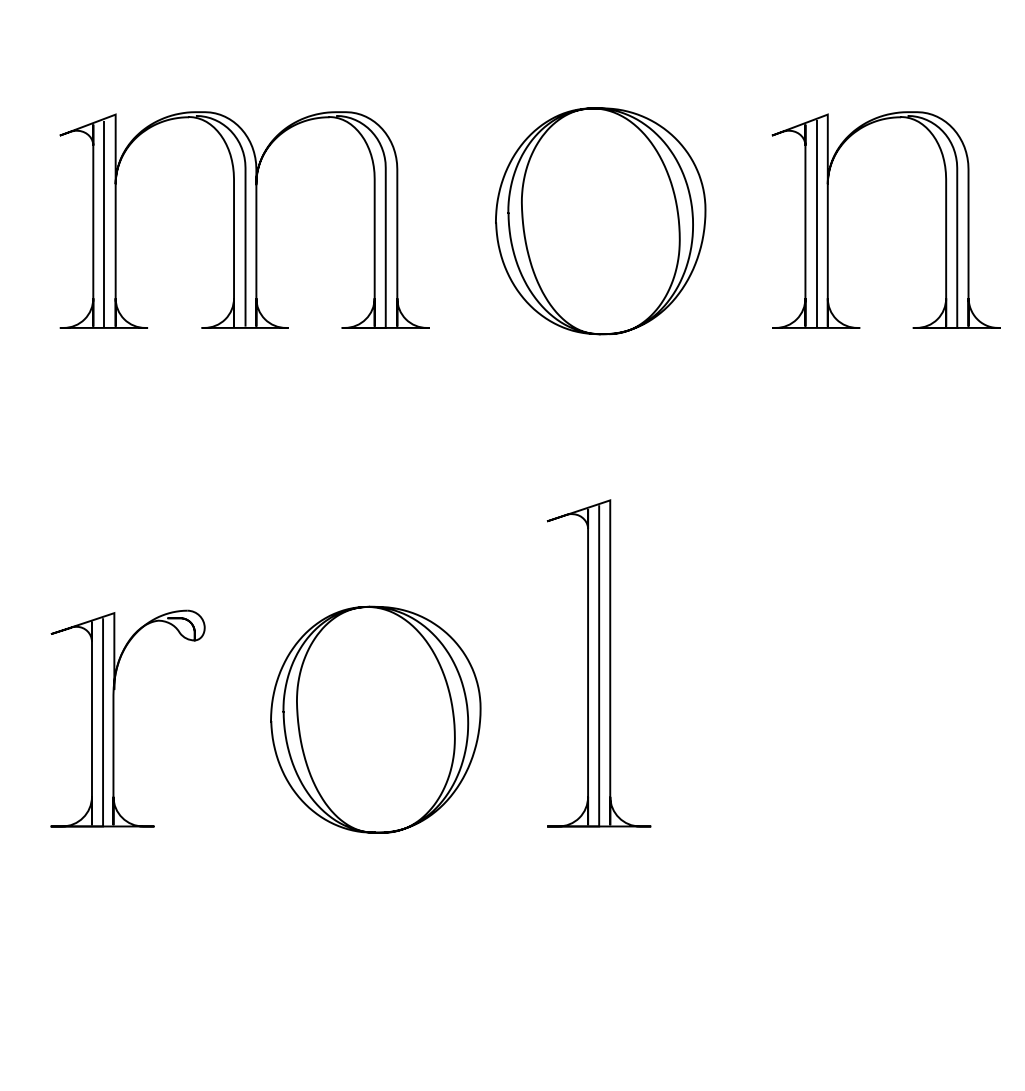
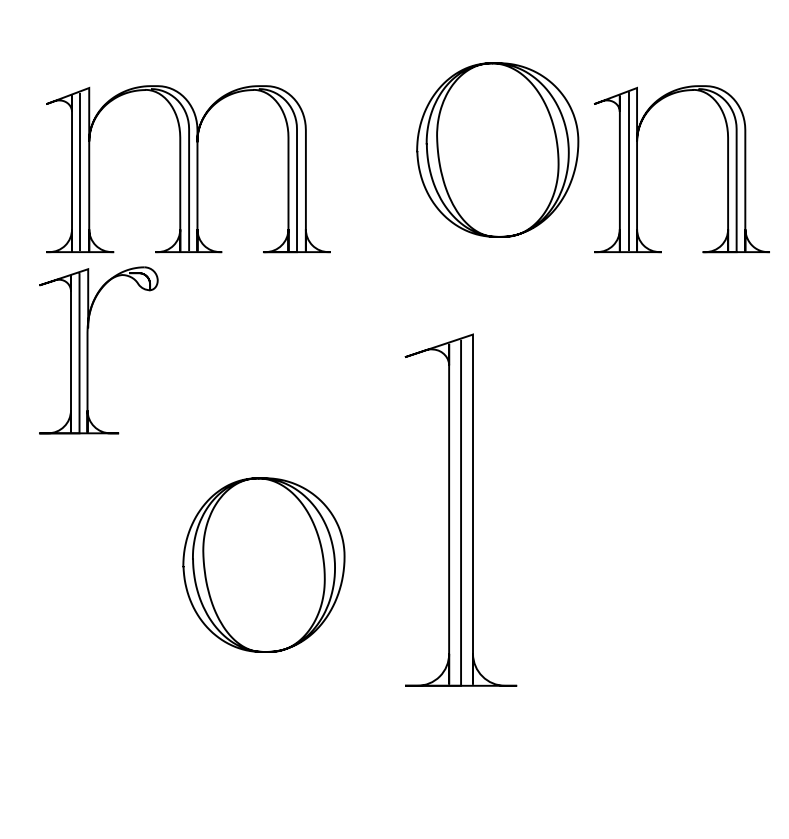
curve: (525, 232) -> (439, 158), moved
part: (599, 663) -> (461, 510), size x1.4
part: (114, 718) -> (88, 350), moved
curve: (300, 730) -> (206, 573), moved

